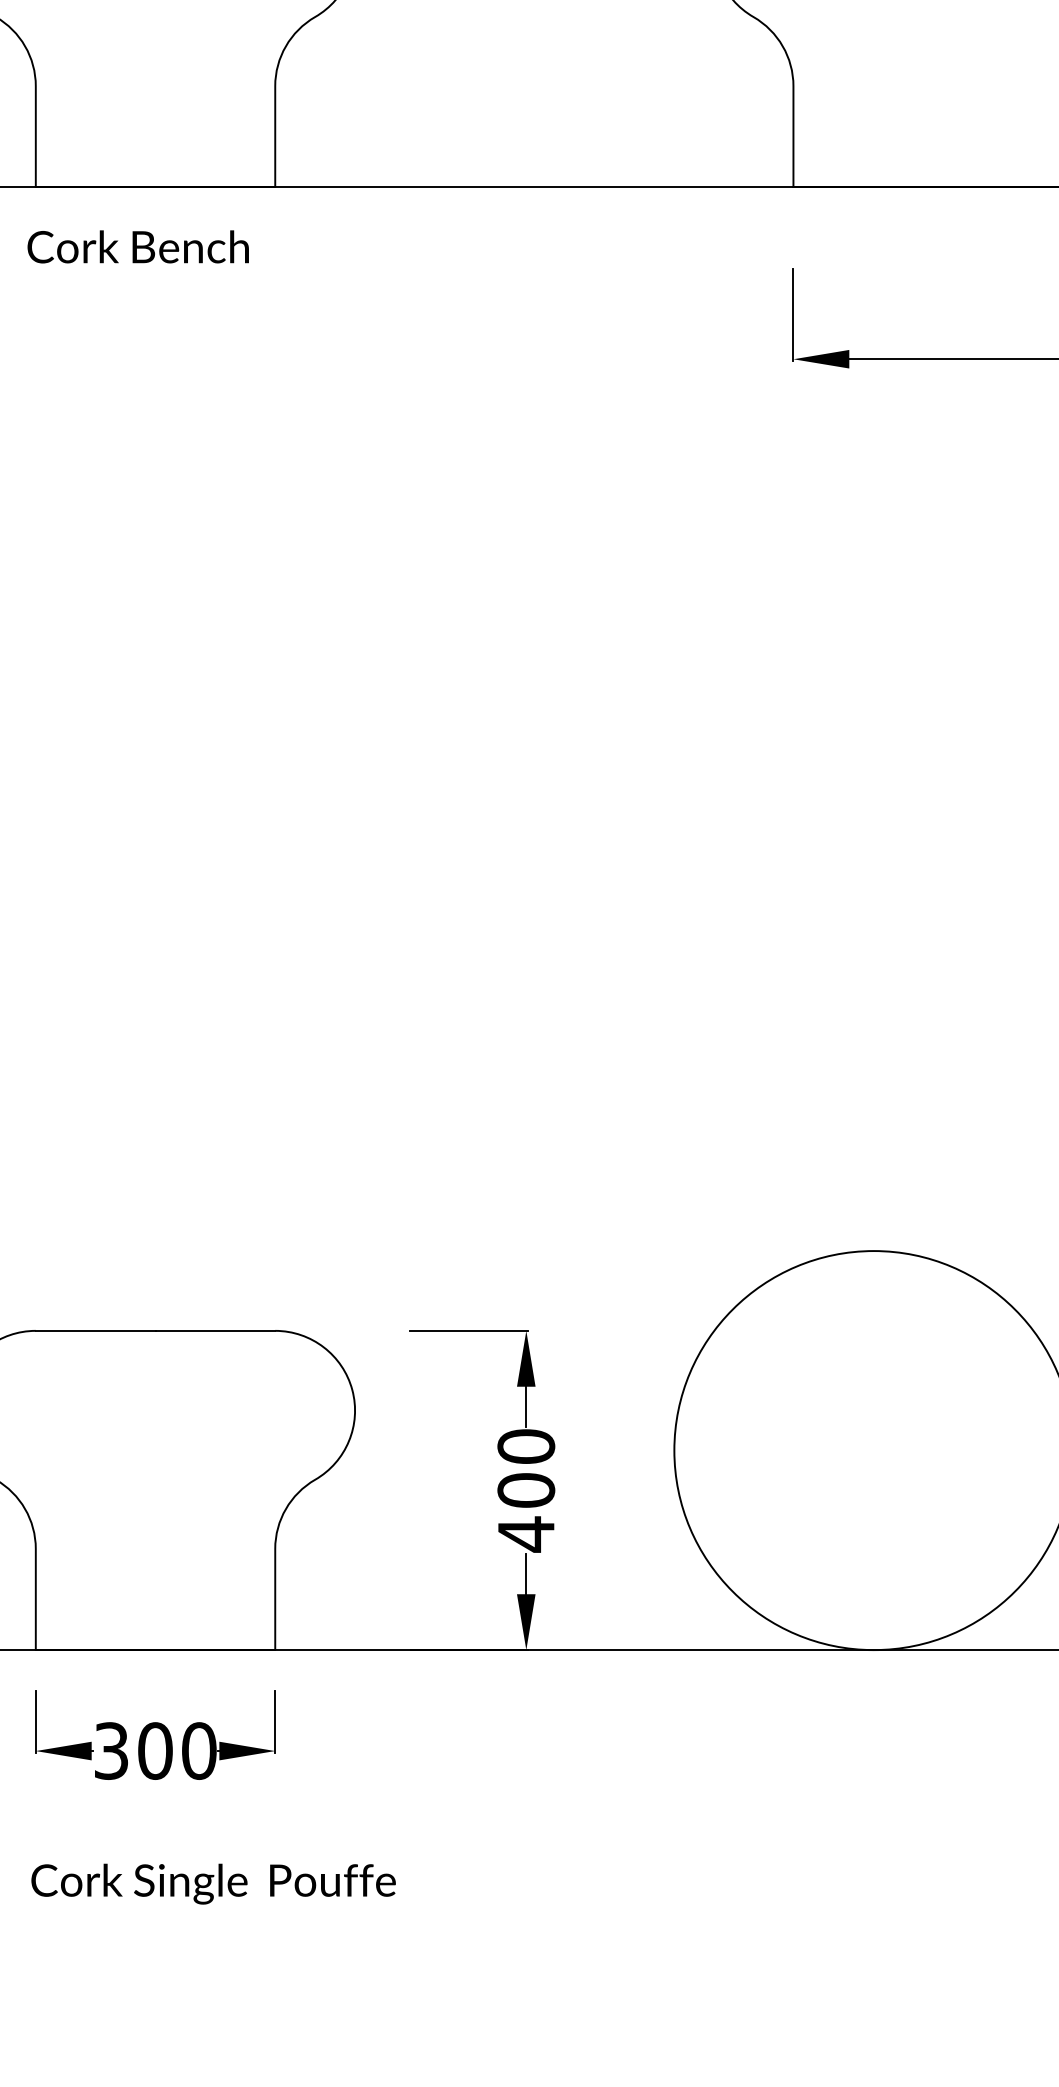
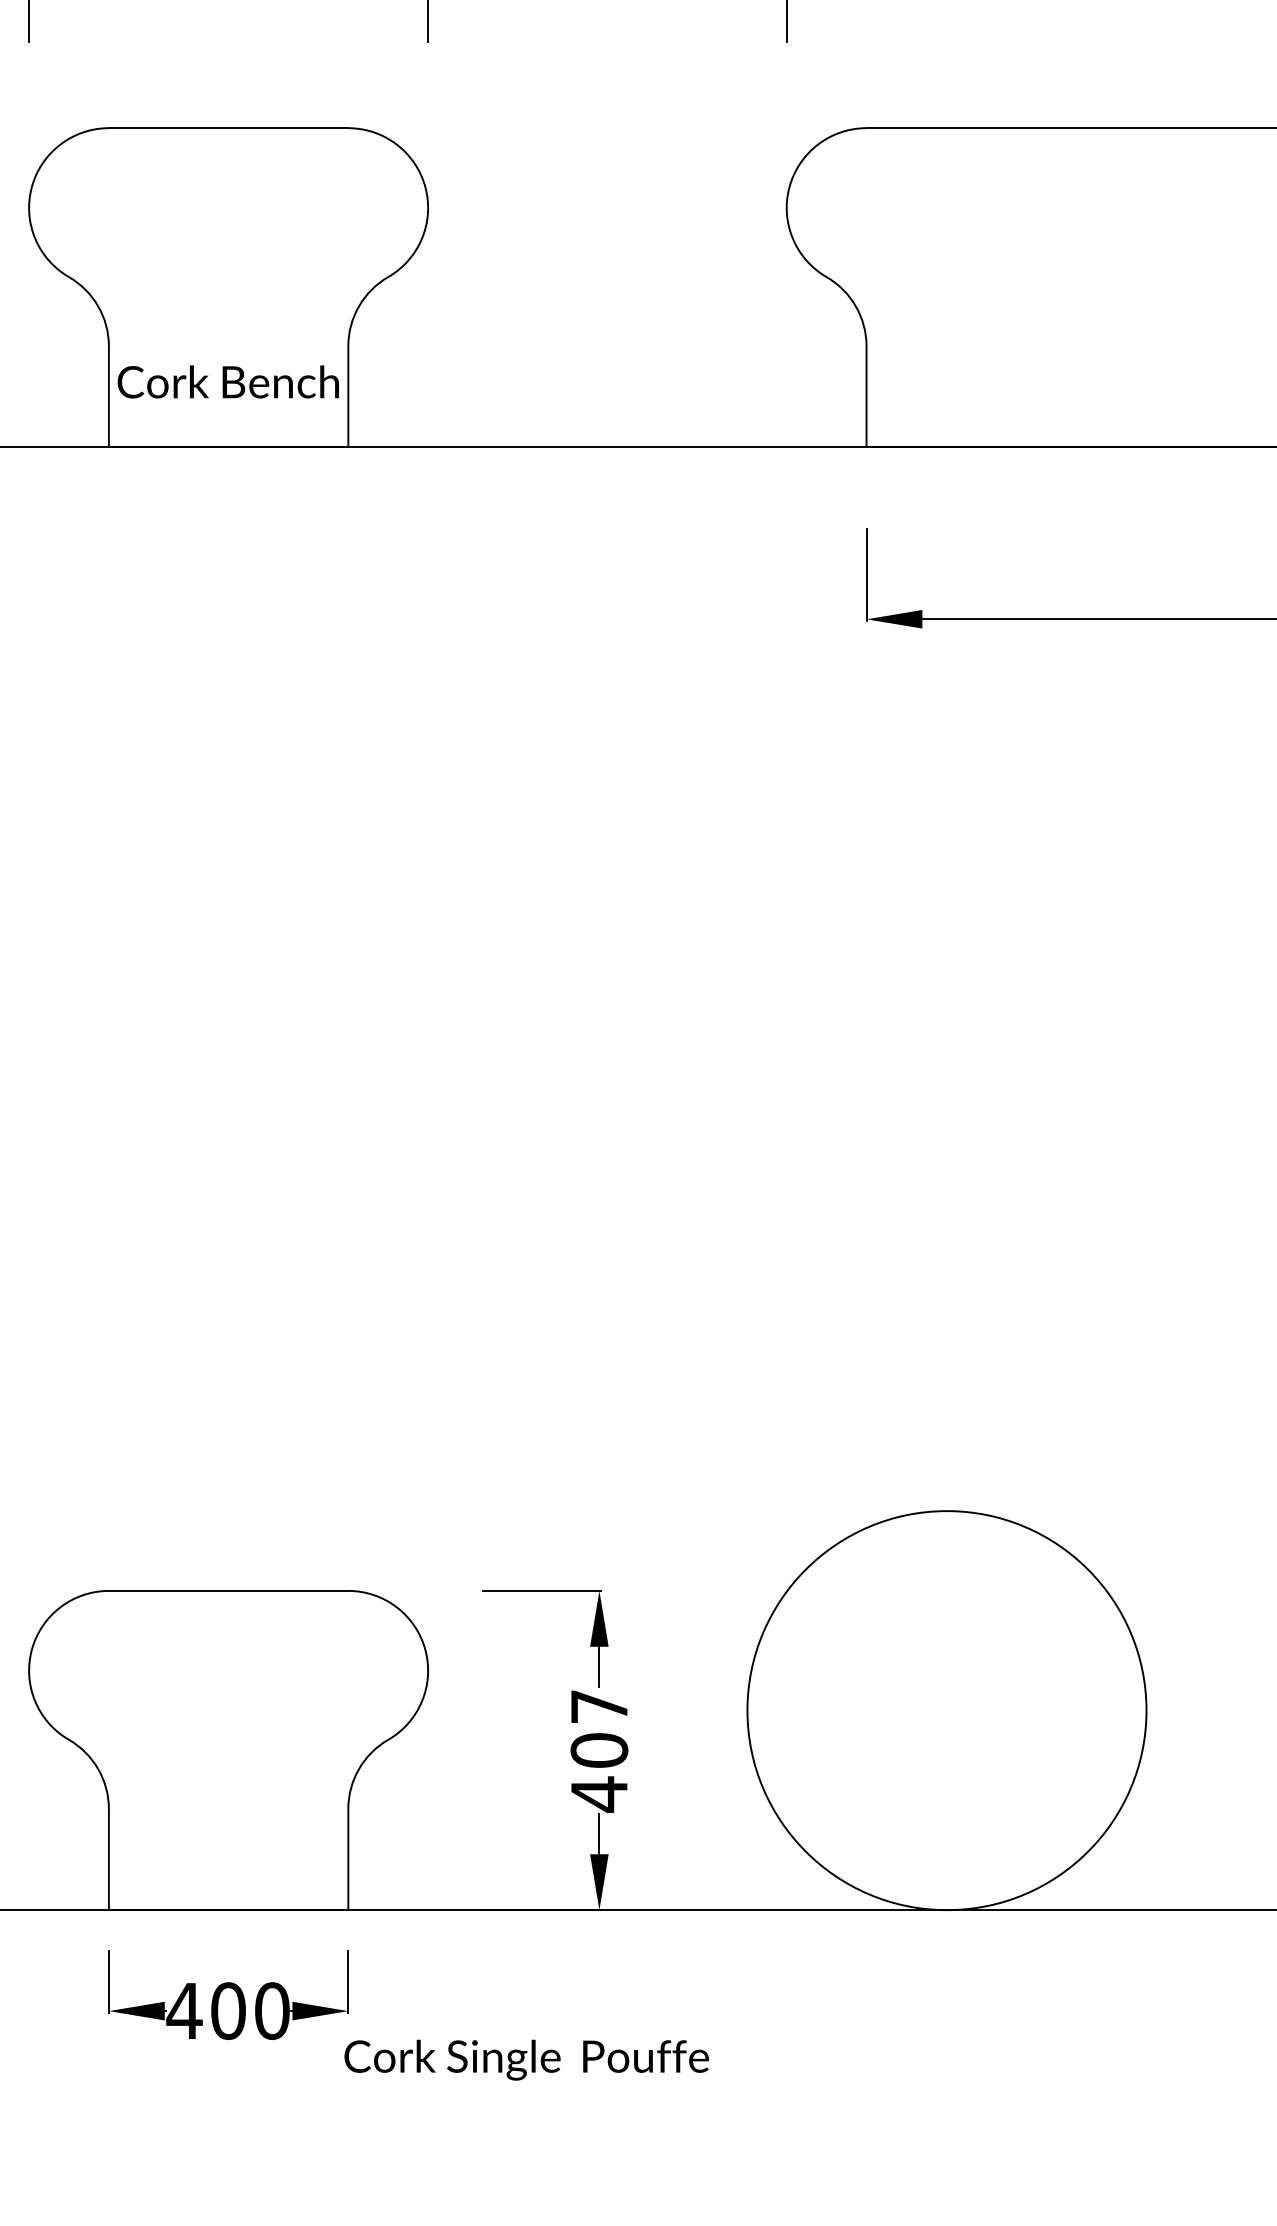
text: (137, 246) -> (227, 381), moved
text: (526, 1446) -> (599, 1706), 400 -> 407
text: (111, 1751) -> (184, 2011), 300 -> 400
text: (213, 1883) -> (526, 2059), moved

